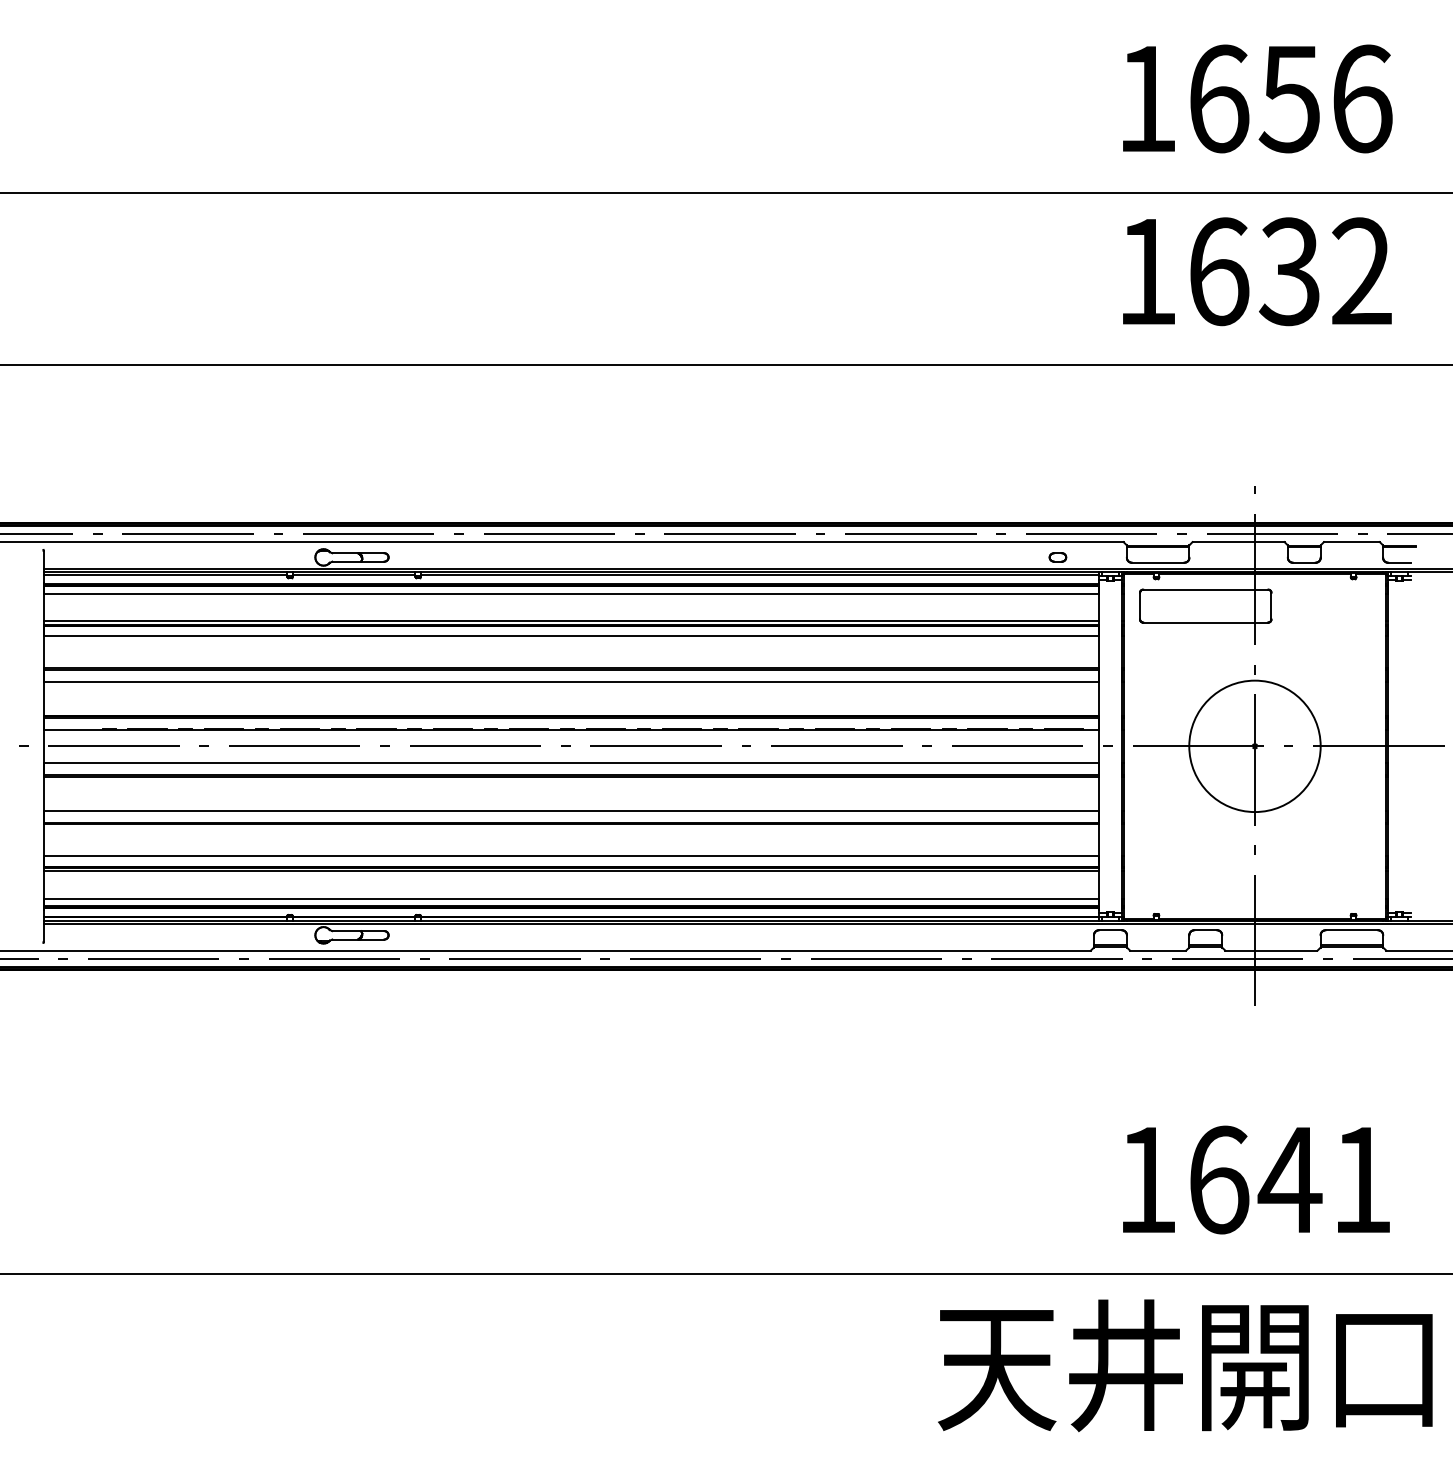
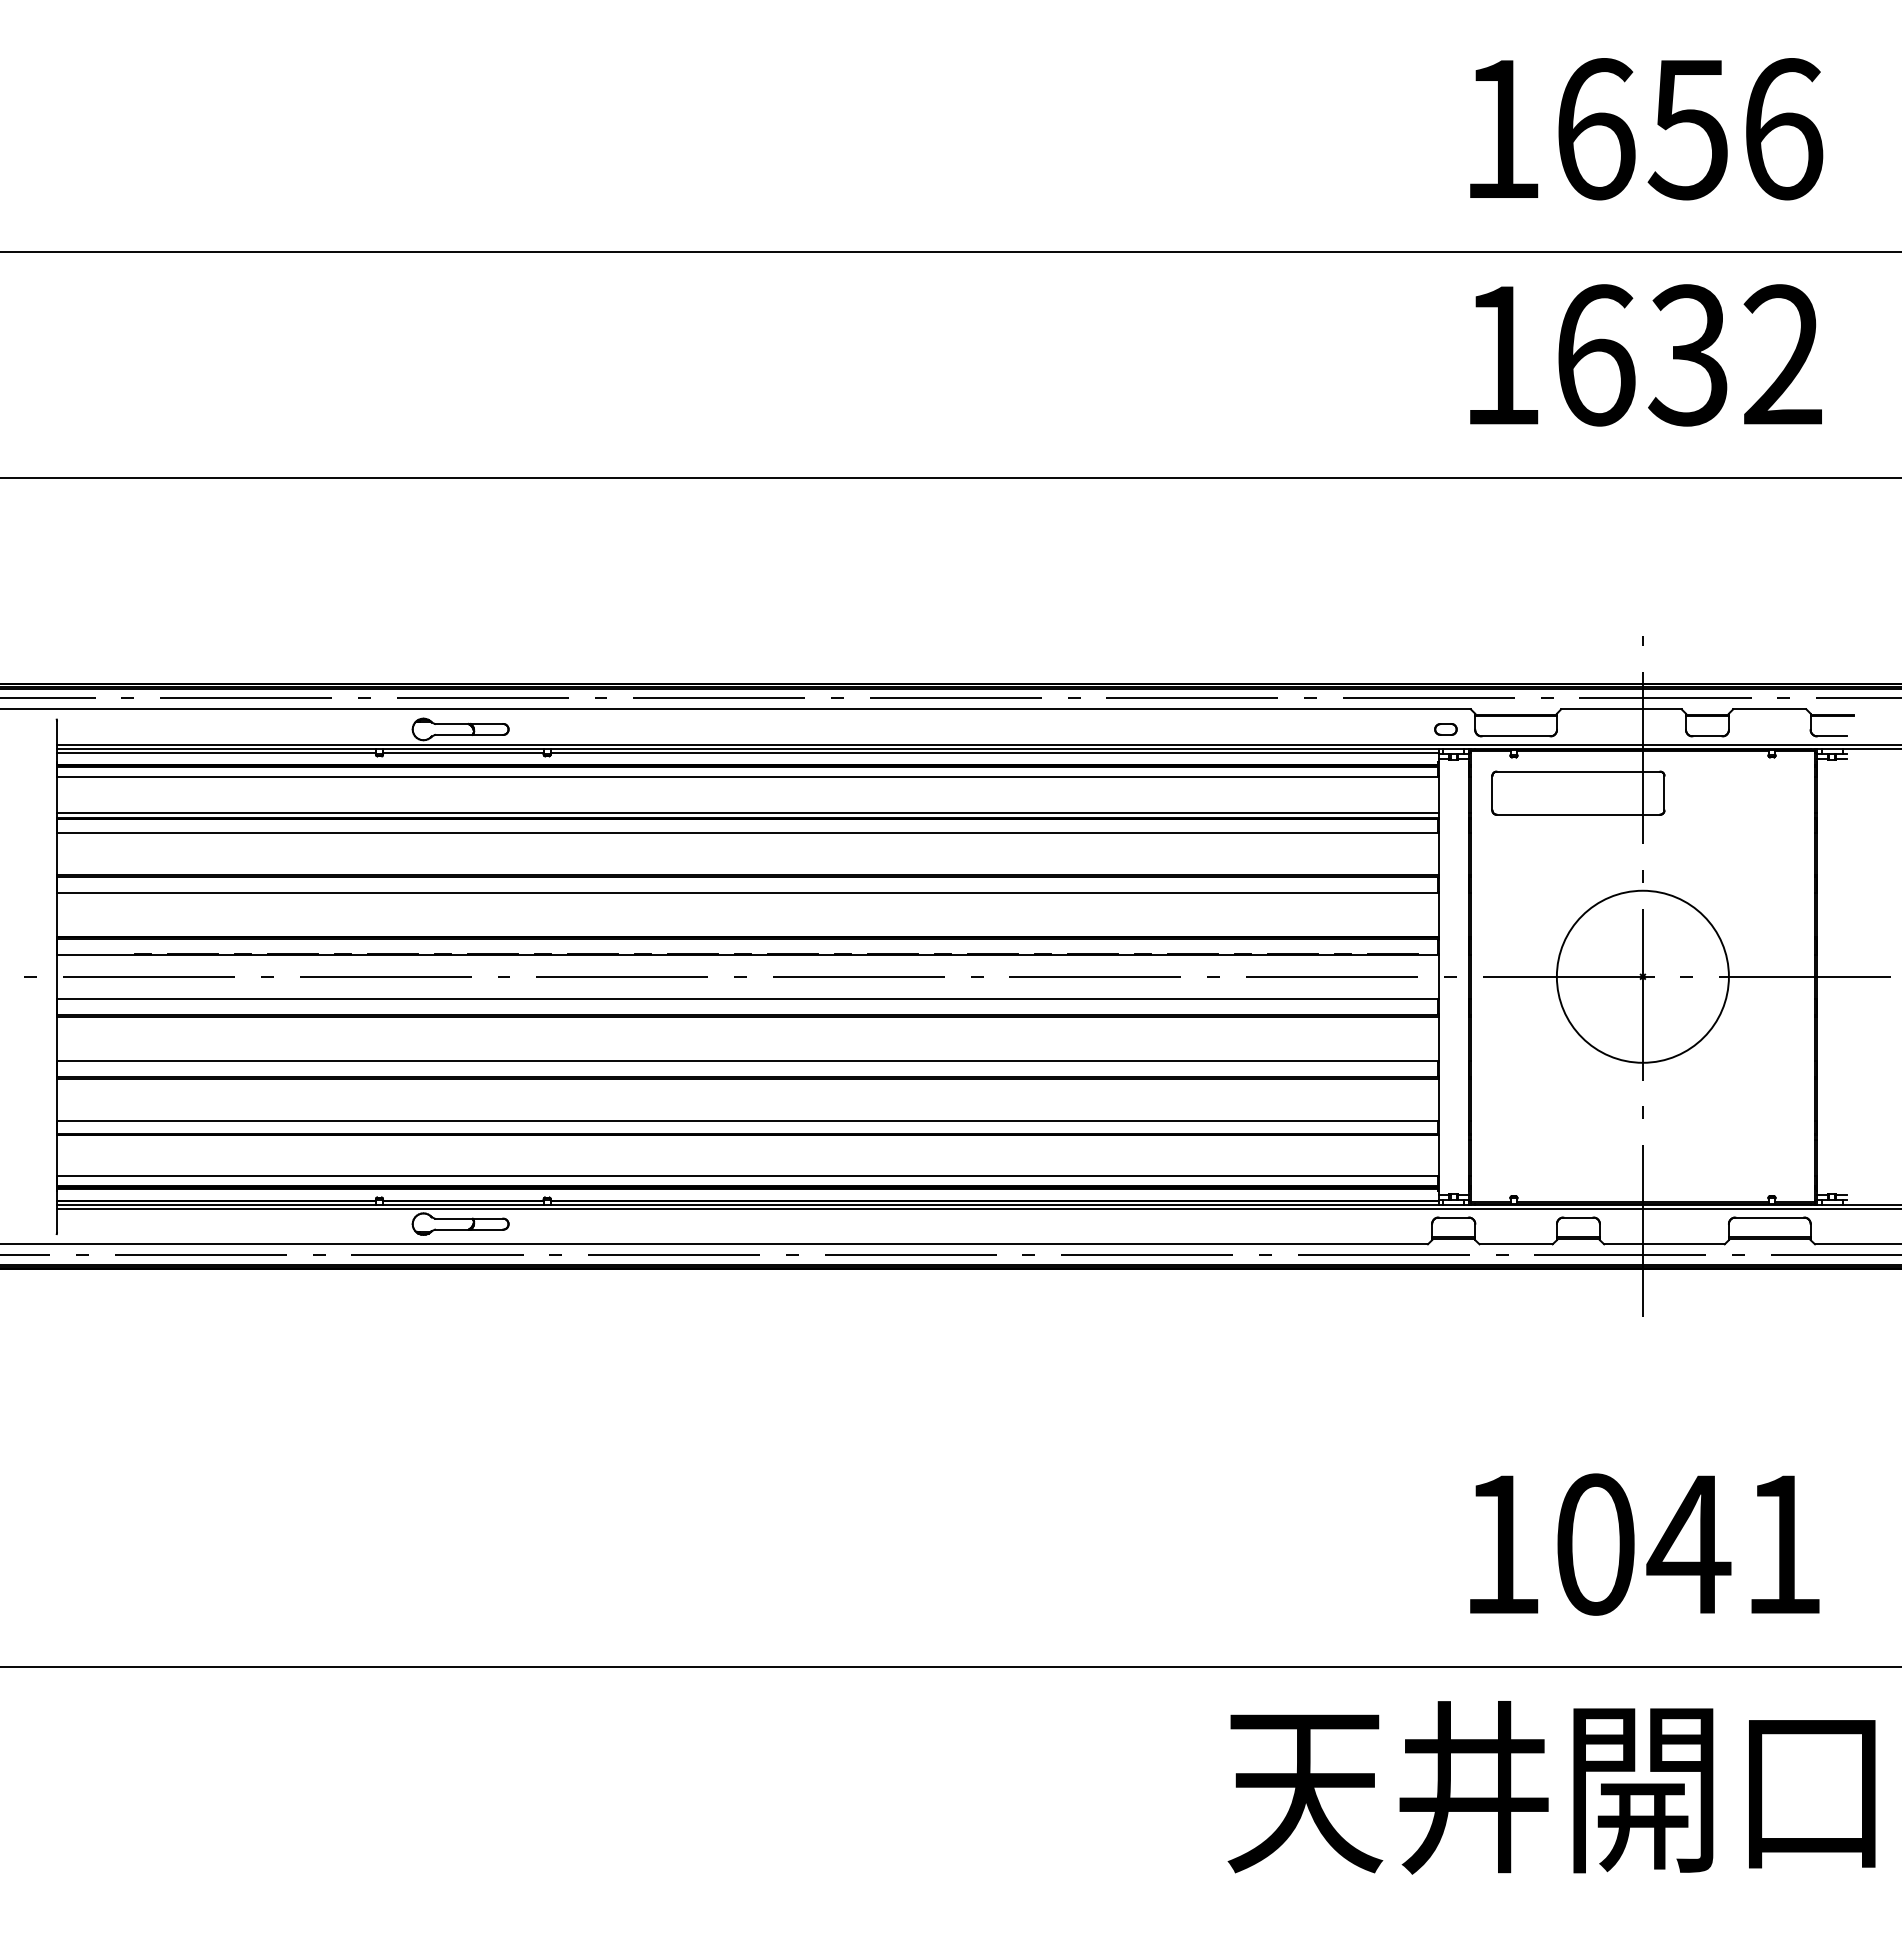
part: (1057, 557) -> (1445, 729), moved
line: (571, 871) -> (747, 1140), removed
text: (1219, 1179) -> (1596, 1544), 1641 -> 1041

